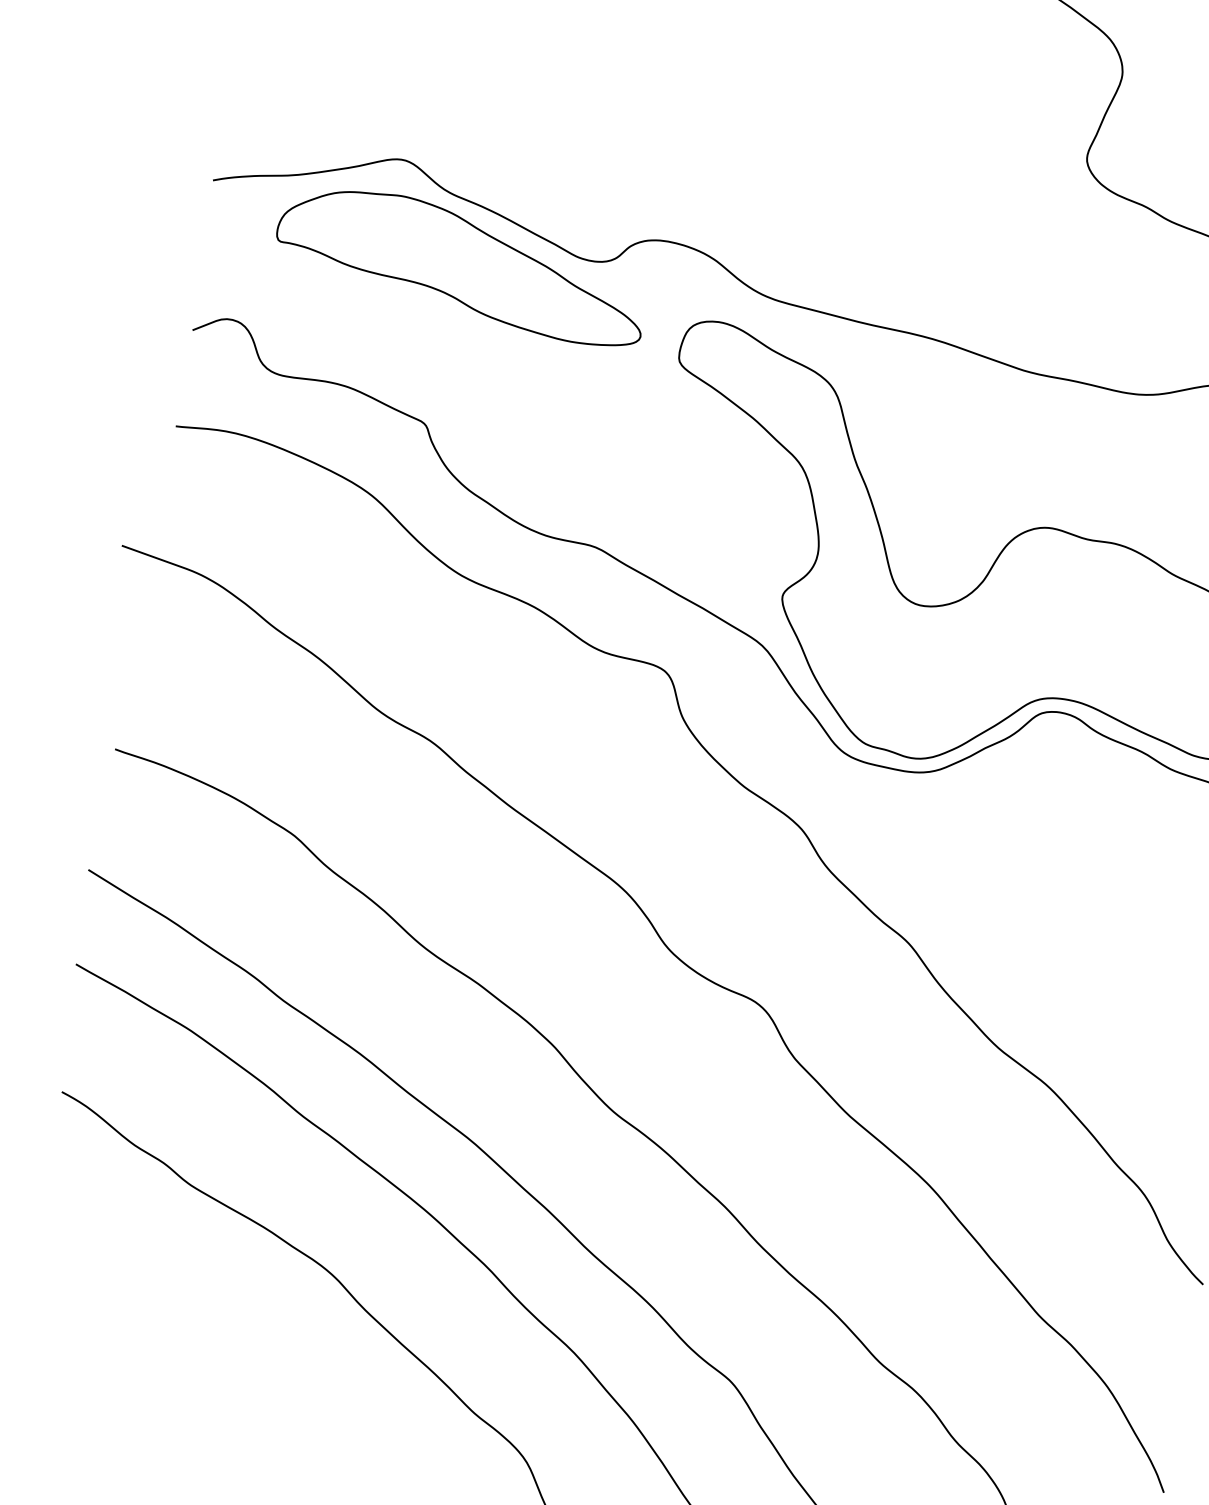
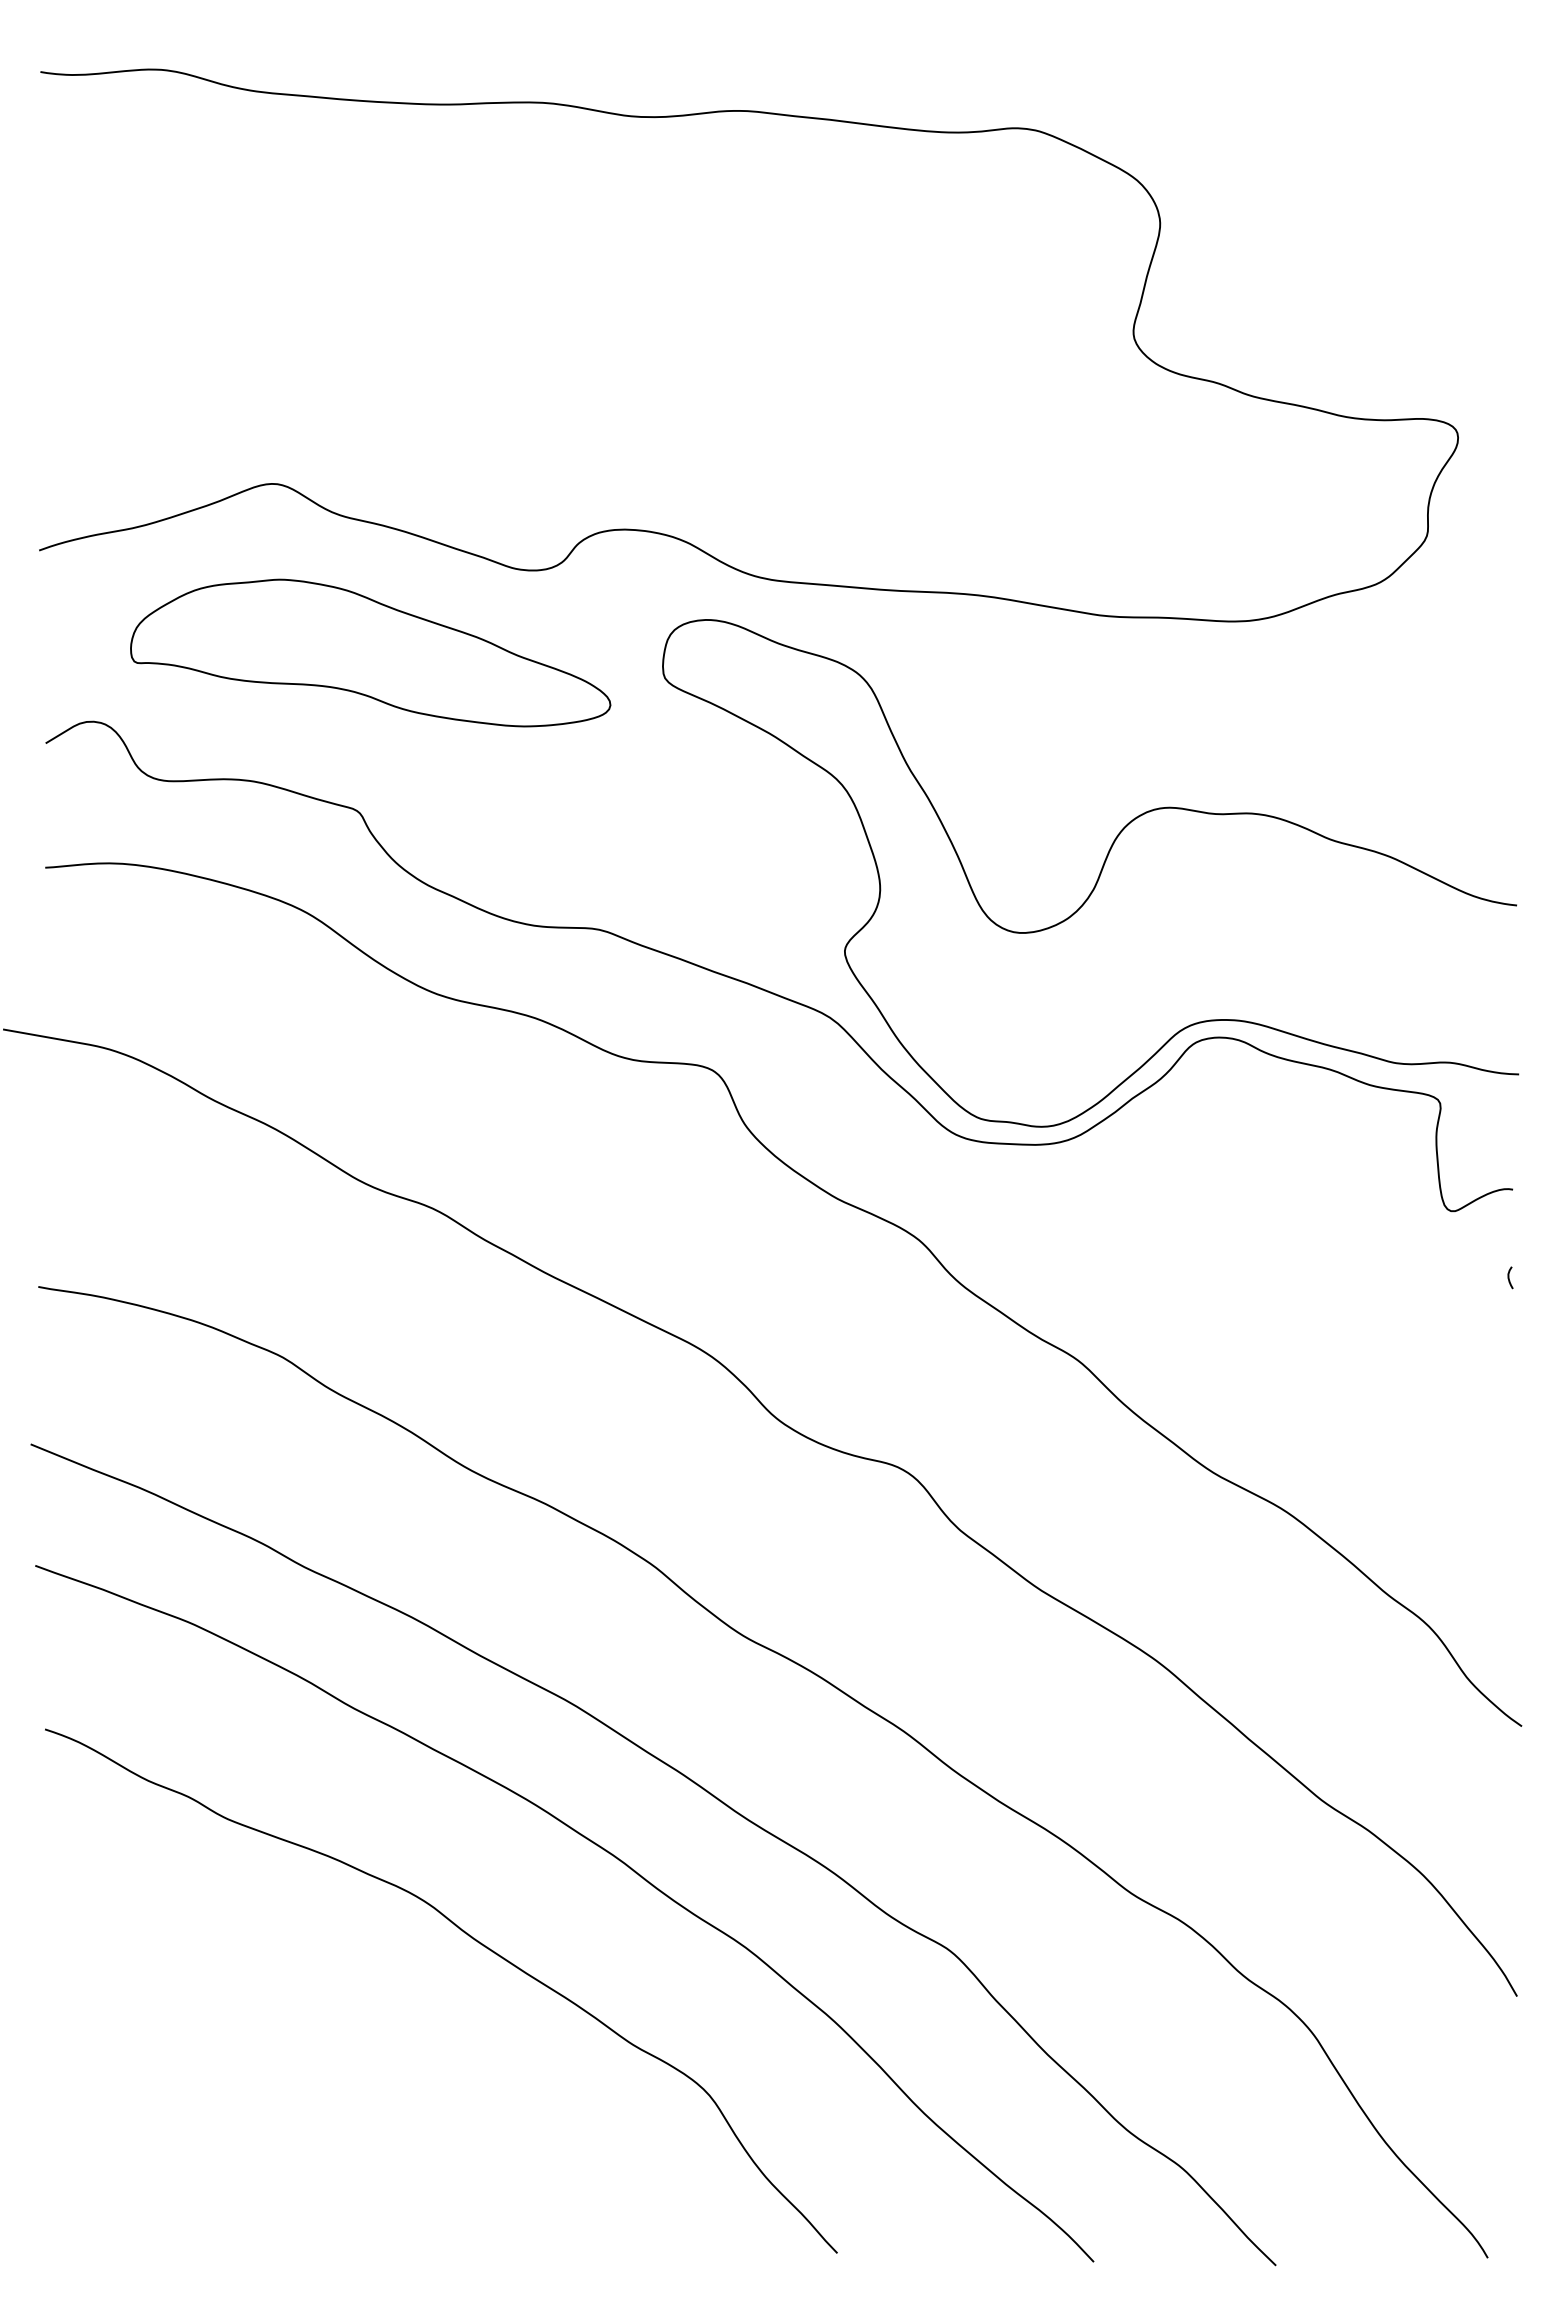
part: (462, 264) -> (370, 652), moved

